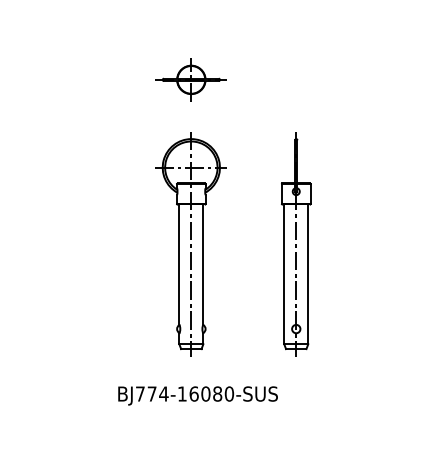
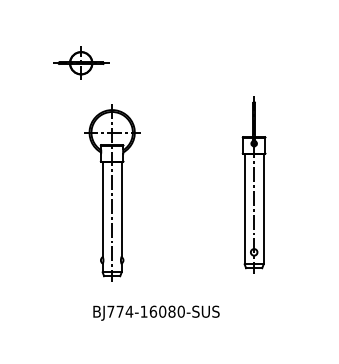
part: (191, 78) -> (81, 62), moved
part: (191, 243) -> (112, 192), moved
part: (295, 243) -> (253, 184), moved

